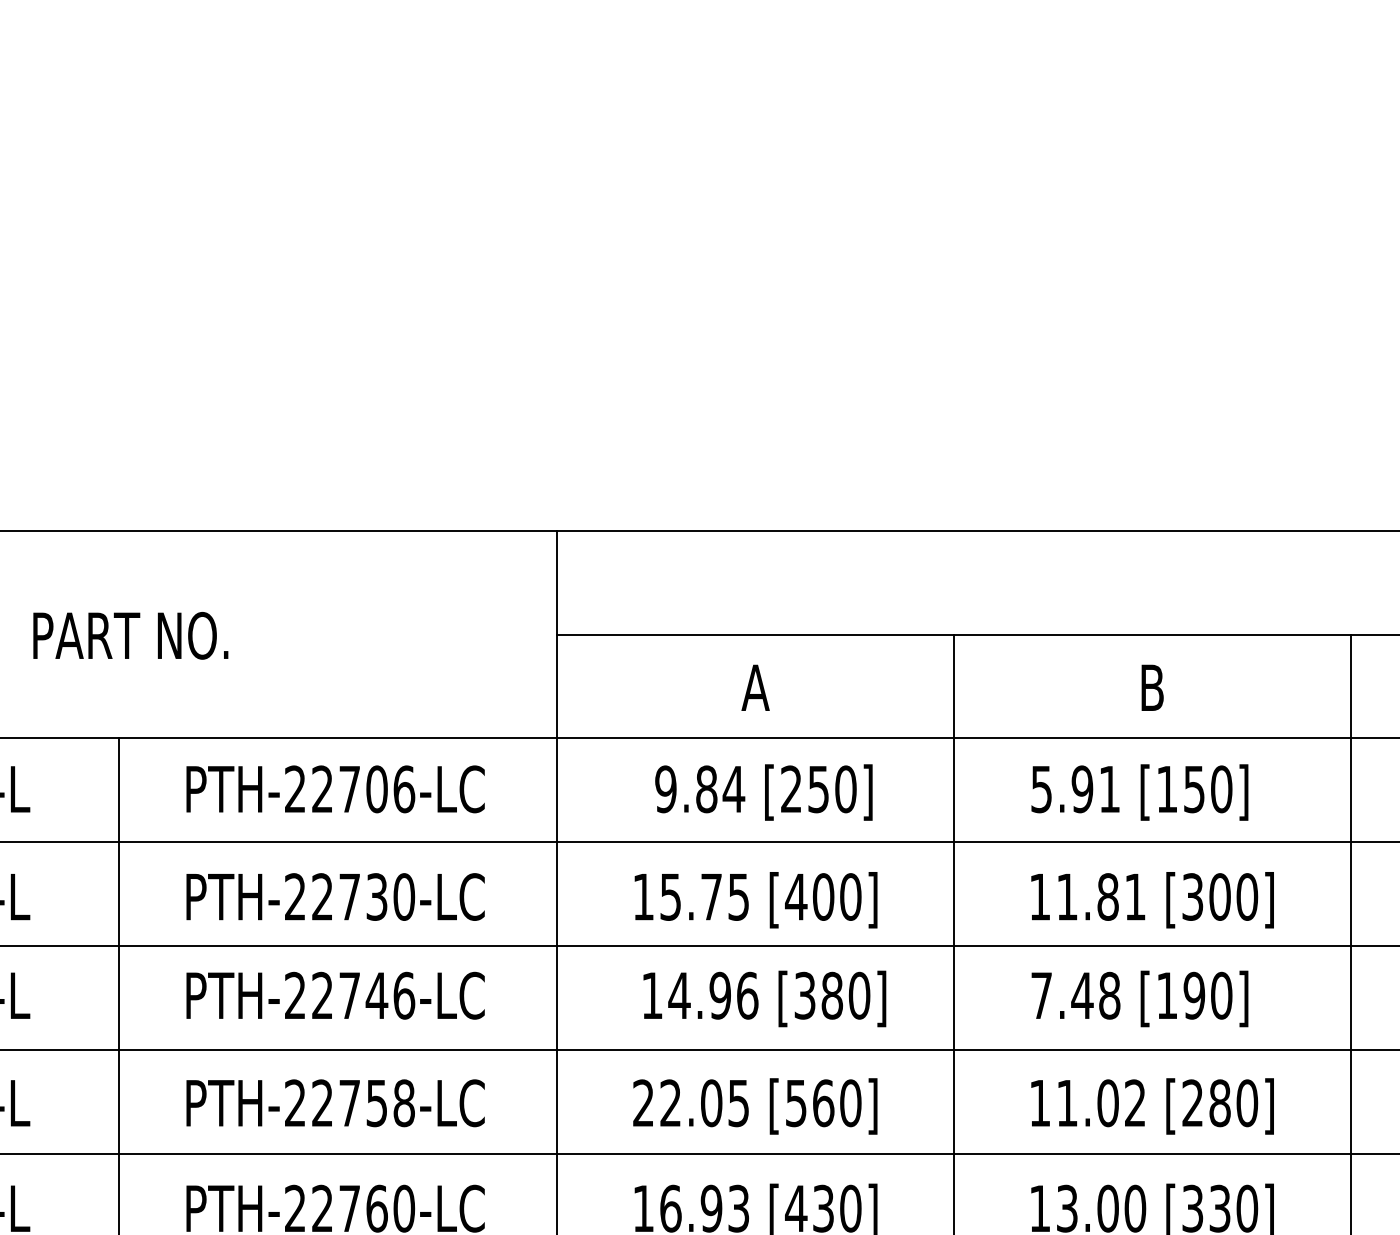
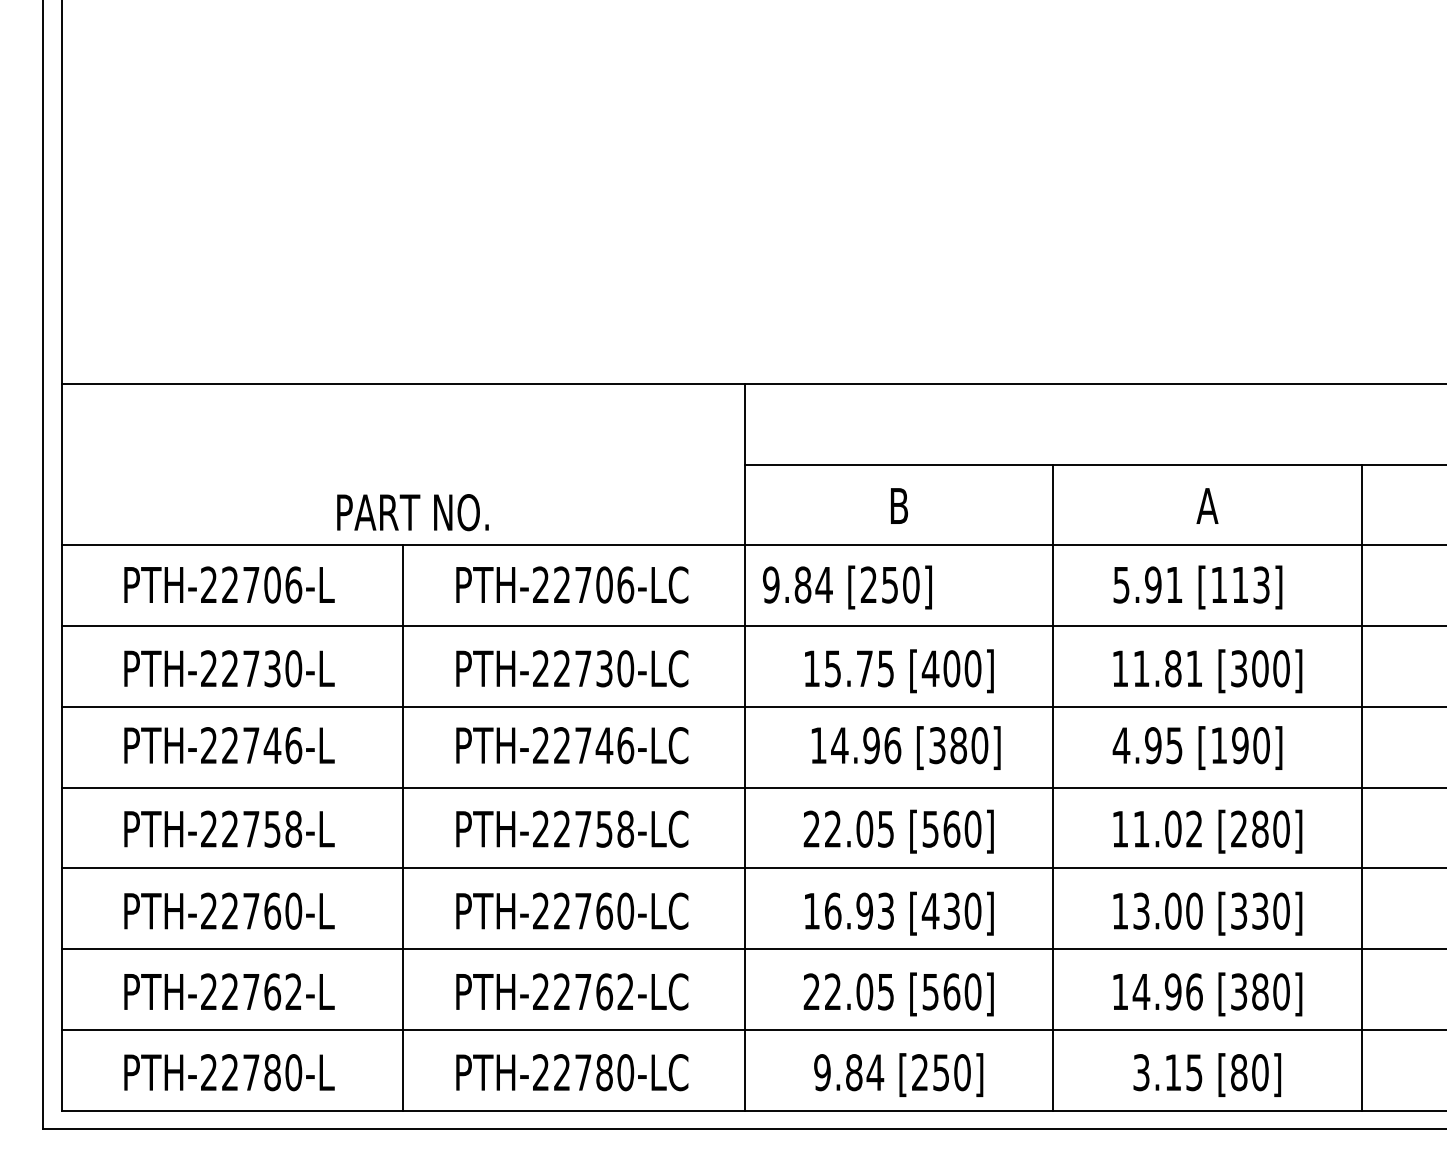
text: (130, 635) -> (412, 512), moved
text: (754, 687) -> (898, 505), A -> B
text: (1152, 687) -> (1207, 505), B -> A
text: (1207, 788) -> (1250, 584), [150] -> [113]
text: (763, 792) -> (847, 587), moved
text: (1075, 995) -> (1147, 745), 7.48 -> 4.95

